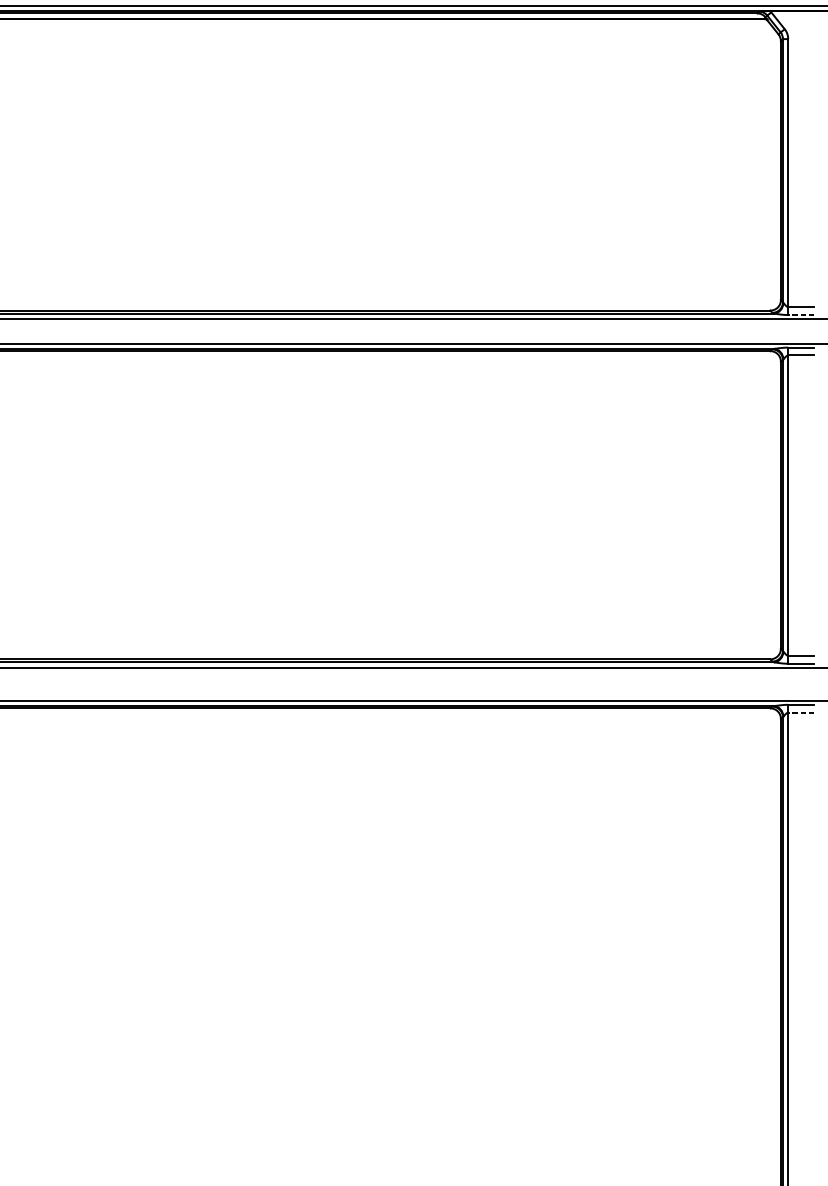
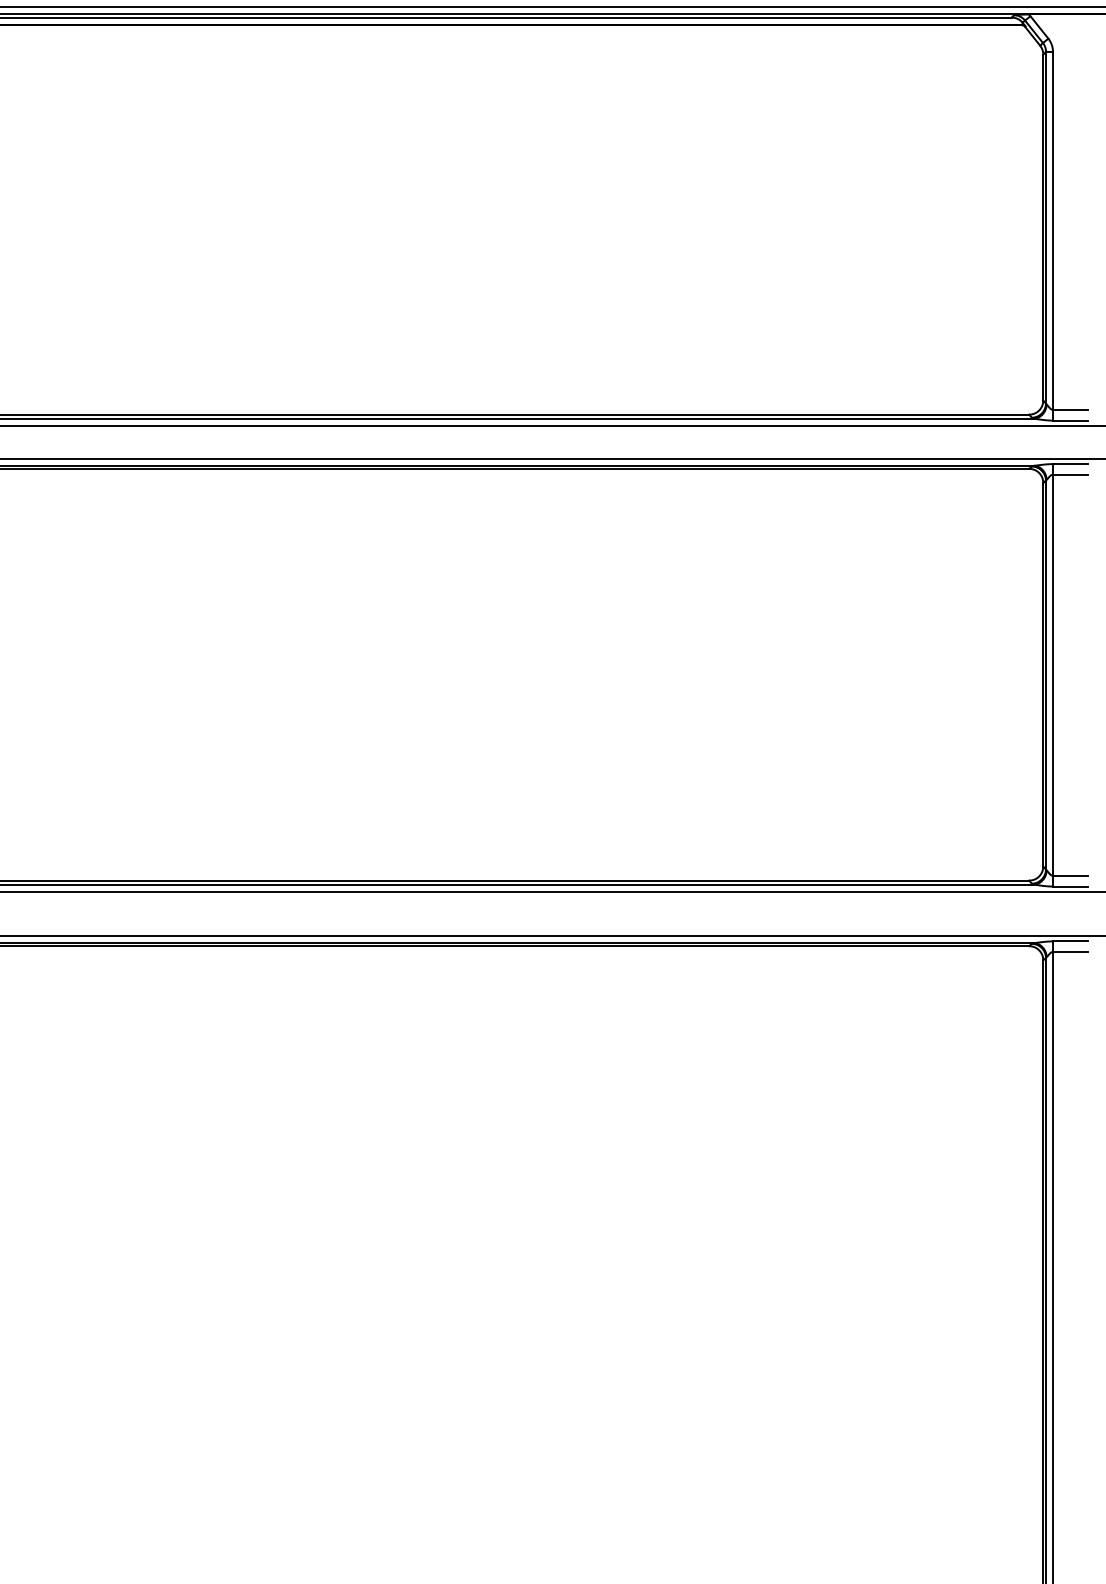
line: (800, 314) -> (1069, 420), dashed -> solid
line: (800, 712) -> (1069, 951), dashed -> solid

